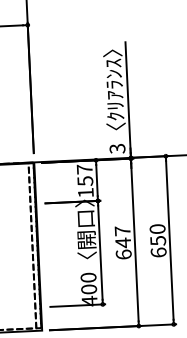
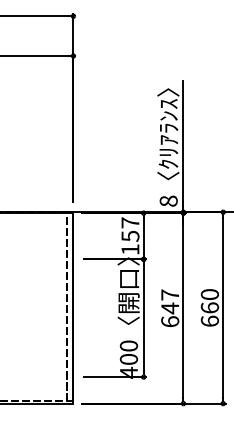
text: (117, 148) -> (168, 200), 3 -> 8
text: (157, 240) -> (209, 307), 650 -> 660

